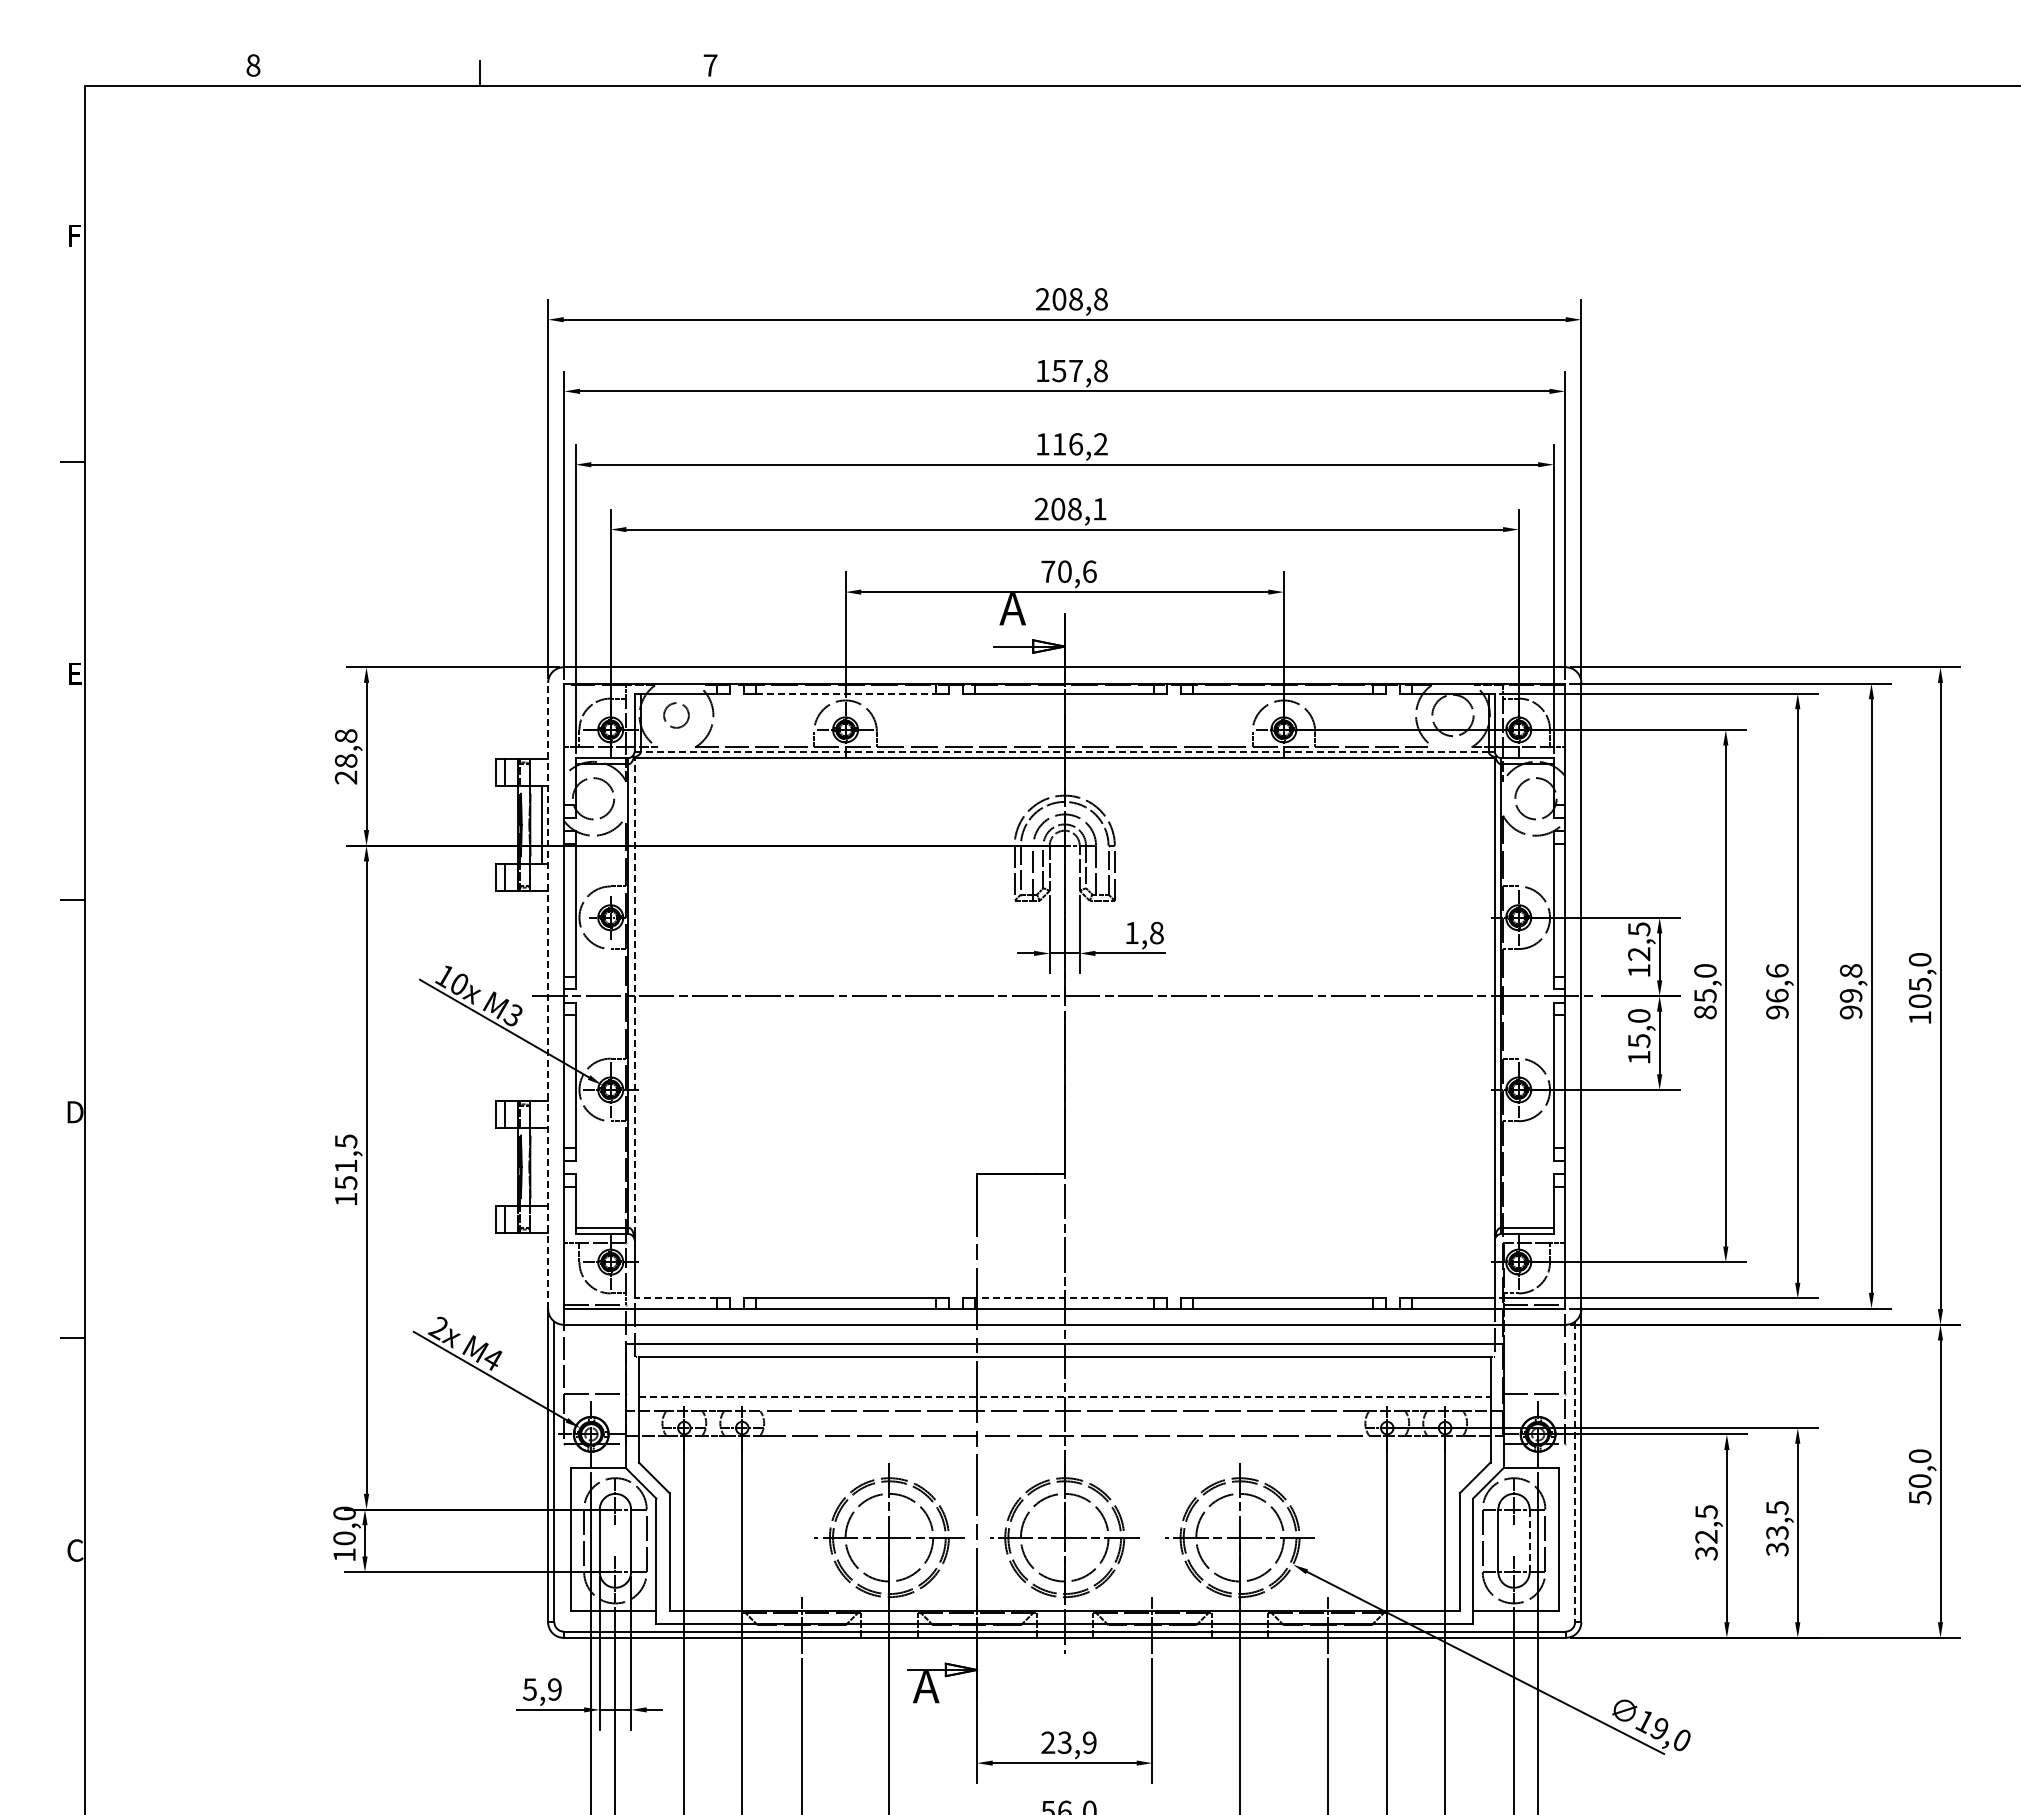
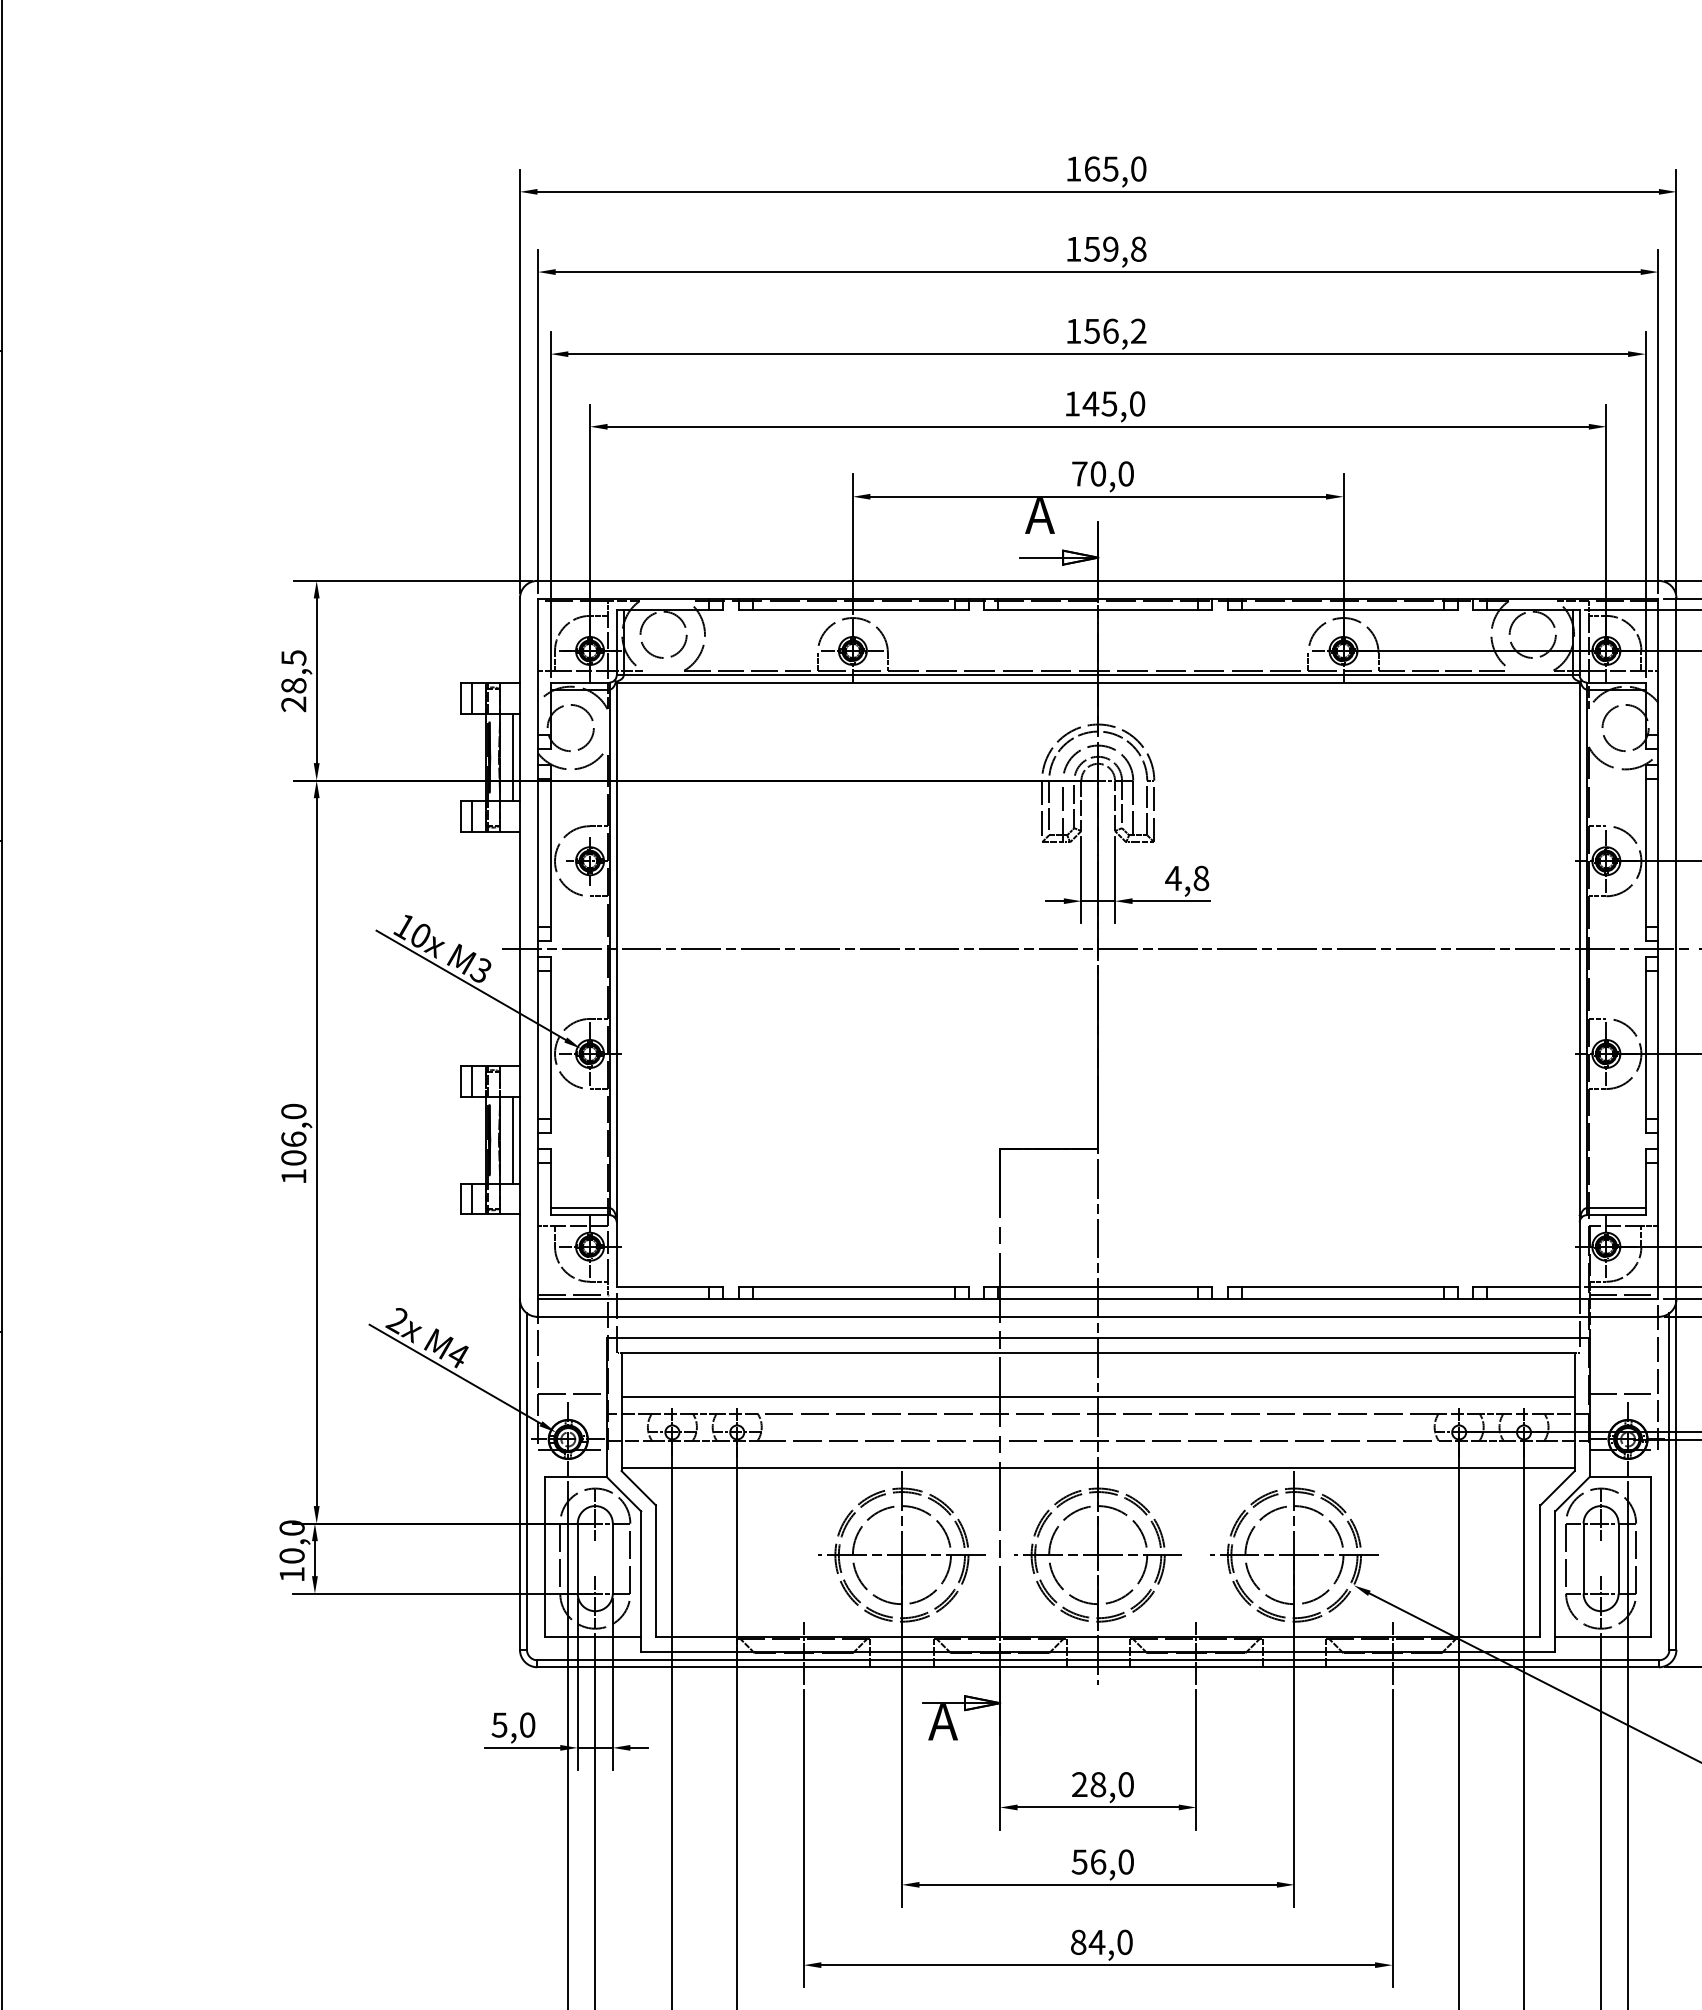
text: (1071, 299) -> (1105, 169), 208,8 -> 165,0
text: (1075, 370) -> (1110, 248), 157,8 -> 159,8
text: (1059, 444) -> (1092, 331), 116,2 -> 156,2
text: (1070, 508) -> (1104, 403), 208,1 -> 145,0
text: (1089, 571) -> (1125, 473), 70,6 -> 70,0
line: (846, 693) -> (853, 610), dashed -> solid
circle: (676, 715) -> (663, 634), size x1.67
text: (346, 736) -> (294, 658), 28,8 -> 28,5
line: (1064, 751) -> (1097, 675), dashed -> solid
text: (1131, 932) -> (1172, 877), 1,8 -> 4,8
line: (548, 995) -> (520, 948), dashed -> solid
line: (634, 996) -> (616, 949), dashed -> solid
text: (345, 1162) -> (293, 1135), 151,5 -> 106,0
line: (541, 1166) -> (512, 1139), added
line: (675, 1298) -> (662, 1287), dashed -> solid
line: (1064, 1298) -> (1097, 1287), dashed -> solid
line: (1064, 1396) -> (1097, 1397), dashed -> solid
line: (1064, 1459) -> (1097, 1467), added
line: (1575, 1472) -> (1669, 1482), dashed -> solid
line: (1529, 1541) -> (1618, 1559), dashed -> solid
text: (554, 1689) -> (527, 1725), 5,9 -> 5,0
text: (1076, 1742) -> (1111, 1784), 23,9 -> 28,0

